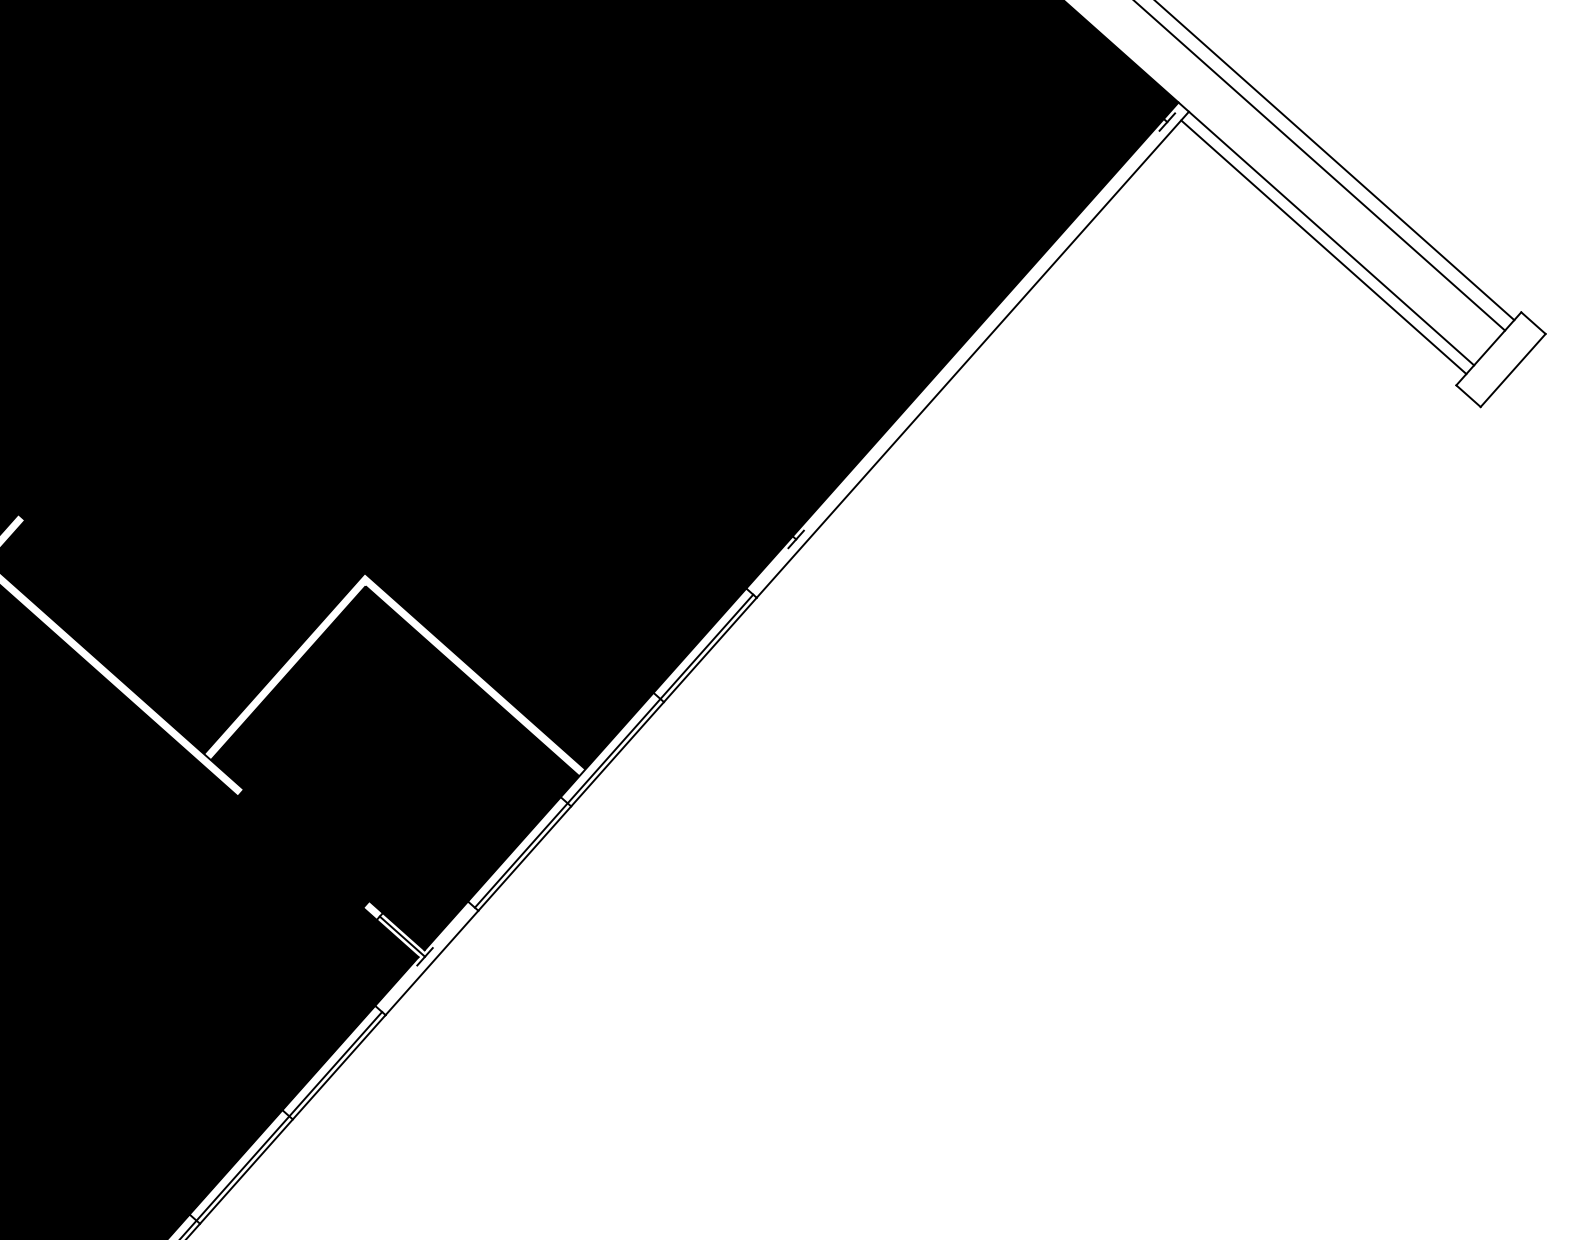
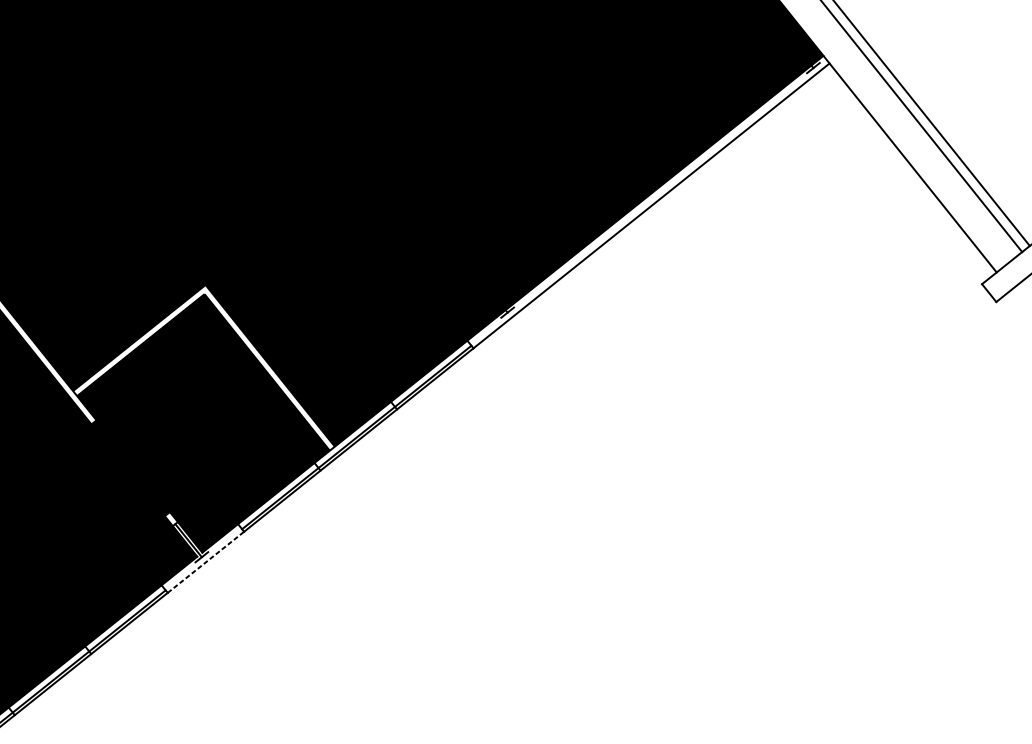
line: (1323, 247) -> (906, 173), removed
line: (432, 962) -> (206, 562), solid -> dashed

